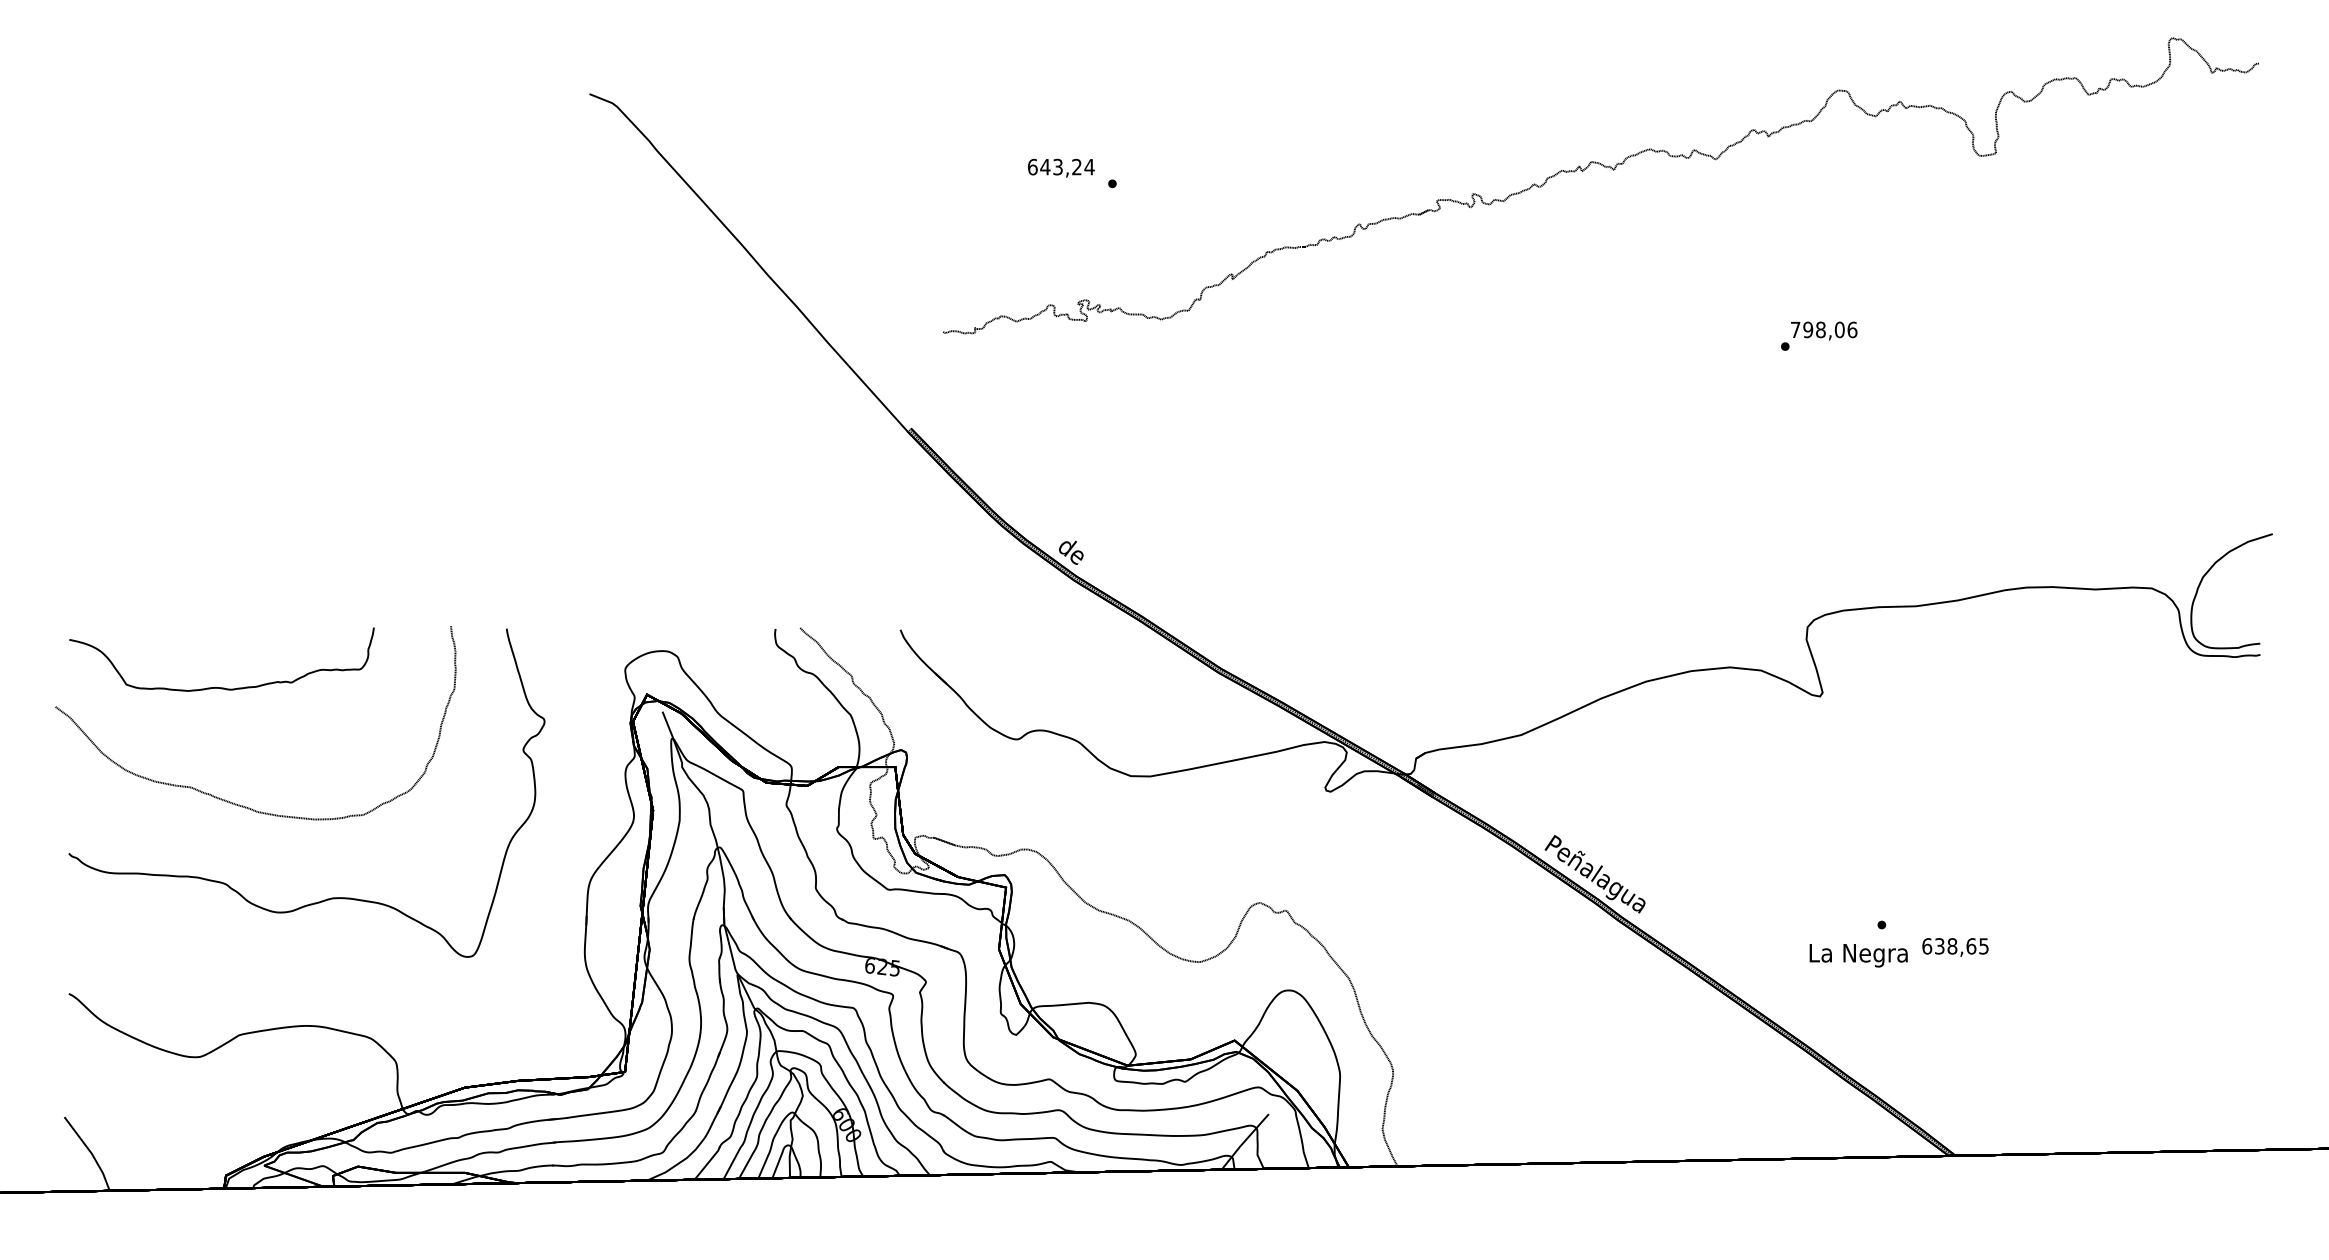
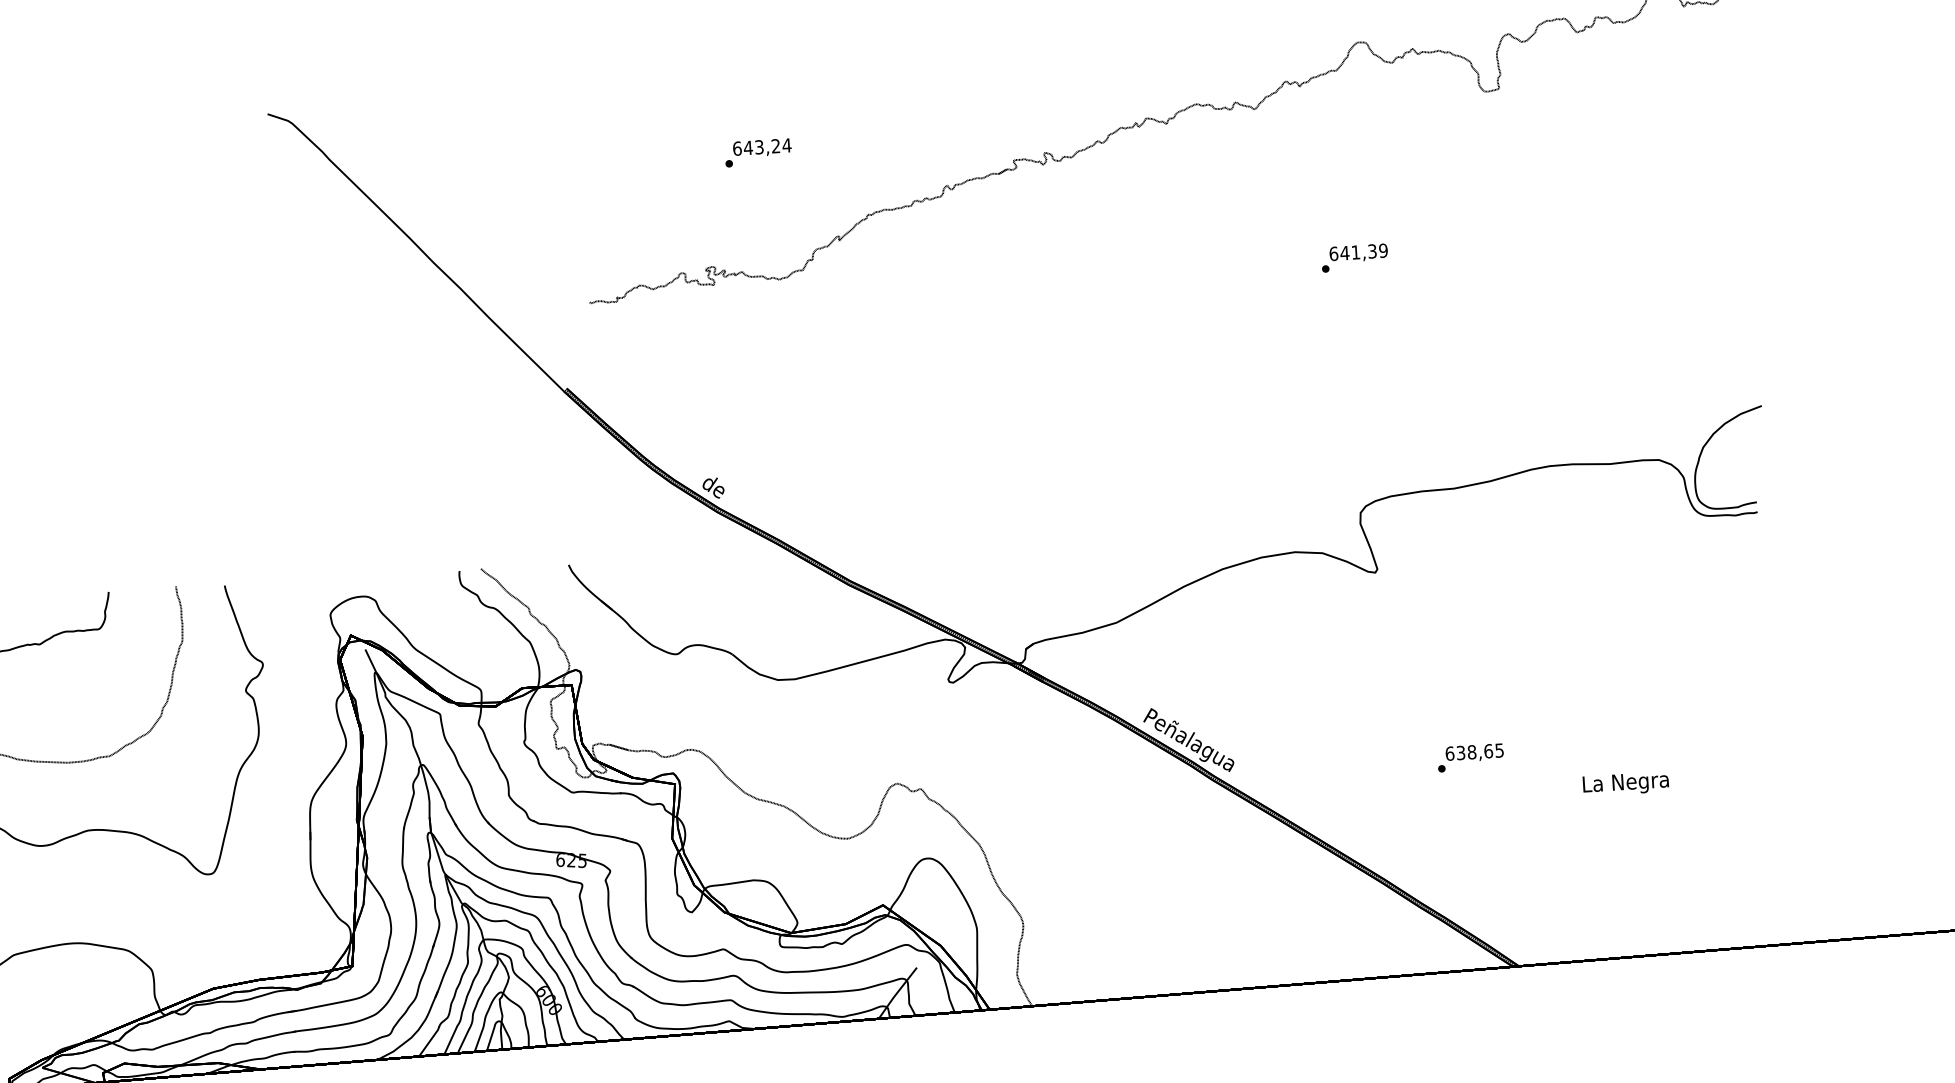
text: (1061, 167) -> (762, 147), moved
text: (1823, 329) -> (1358, 251), 798,06 -> 641,39
text: (1955, 947) -> (1474, 753), moved
text: (1858, 955) -> (1625, 783), moved

